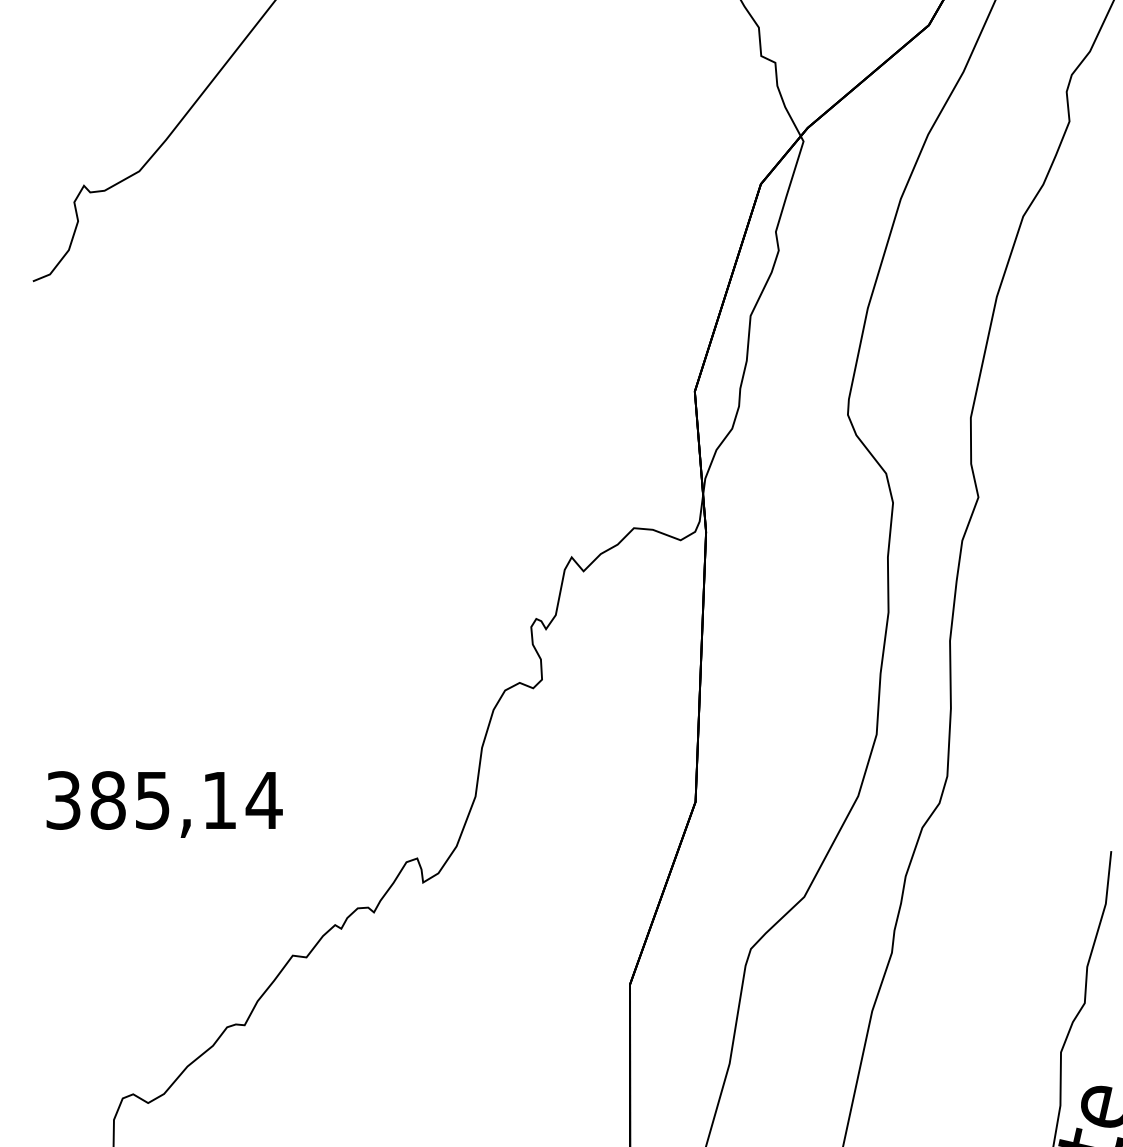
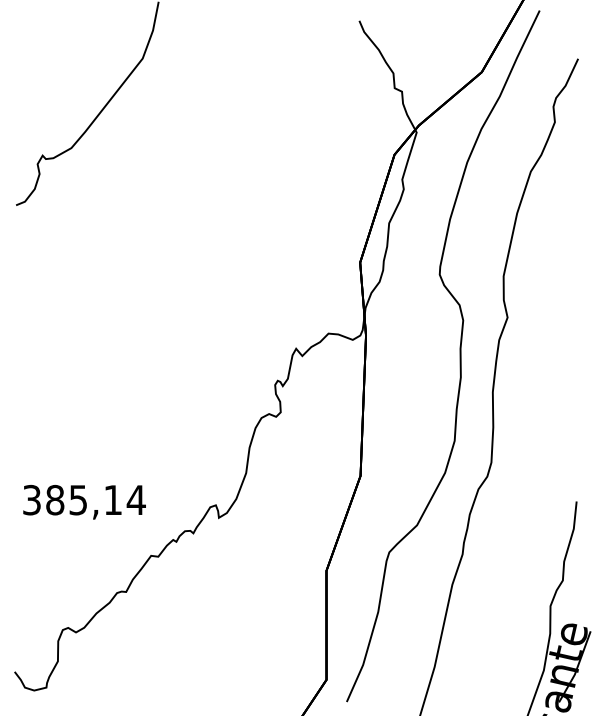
text: (164, 804) -> (84, 502), moved

